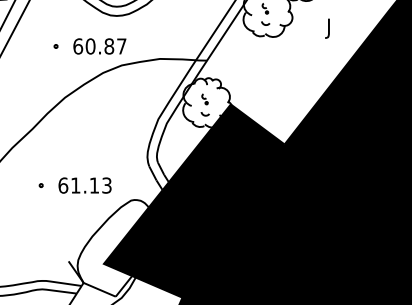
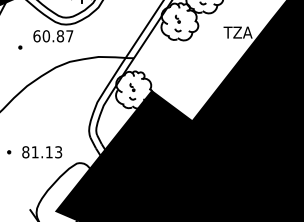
text: (344, 28) -> (237, 34), J -> TZA
text: (99, 46) -> (53, 36), moved
text: (63, 185) -> (25, 152), 61.13 -> 81.13

